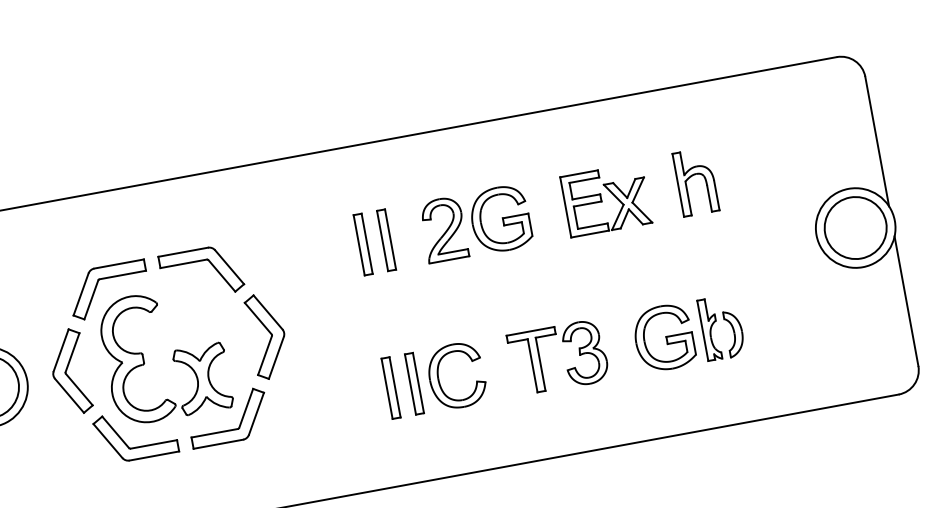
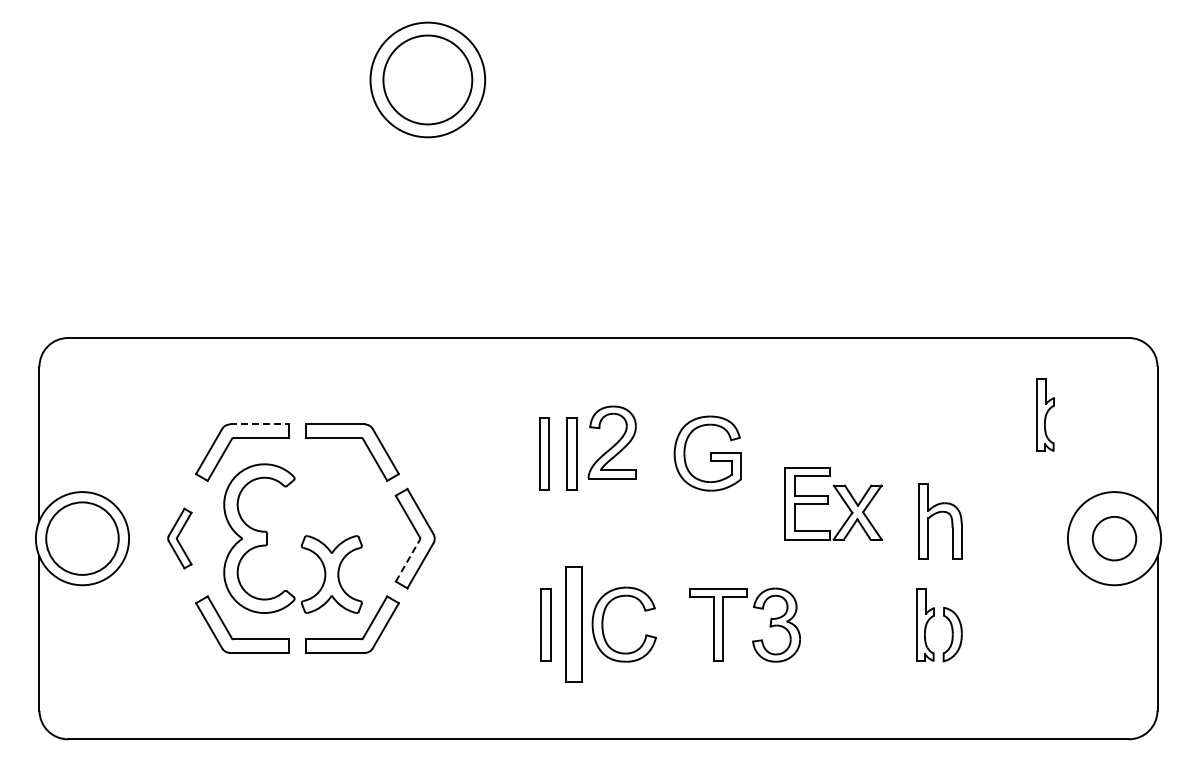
part: (778, 134) -> (1045, 414), added
part: (691, 177) -> (936, 514), moved
part: (606, 199) -> (833, 503), moved
circle: (855, 227) -> (1114, 538), size x0.6
part: (443, 229) -> (611, 442), moved
line: (119, 264) -> (259, 424), solid -> dashed
part: (663, 337) -> (870, 624), removed
line: (265, 355) -> (408, 560), solid -> dashed
part: (69, 372) -> (179, 538), size x0.6
part: (414, 383) -> (573, 624), size x1.6

